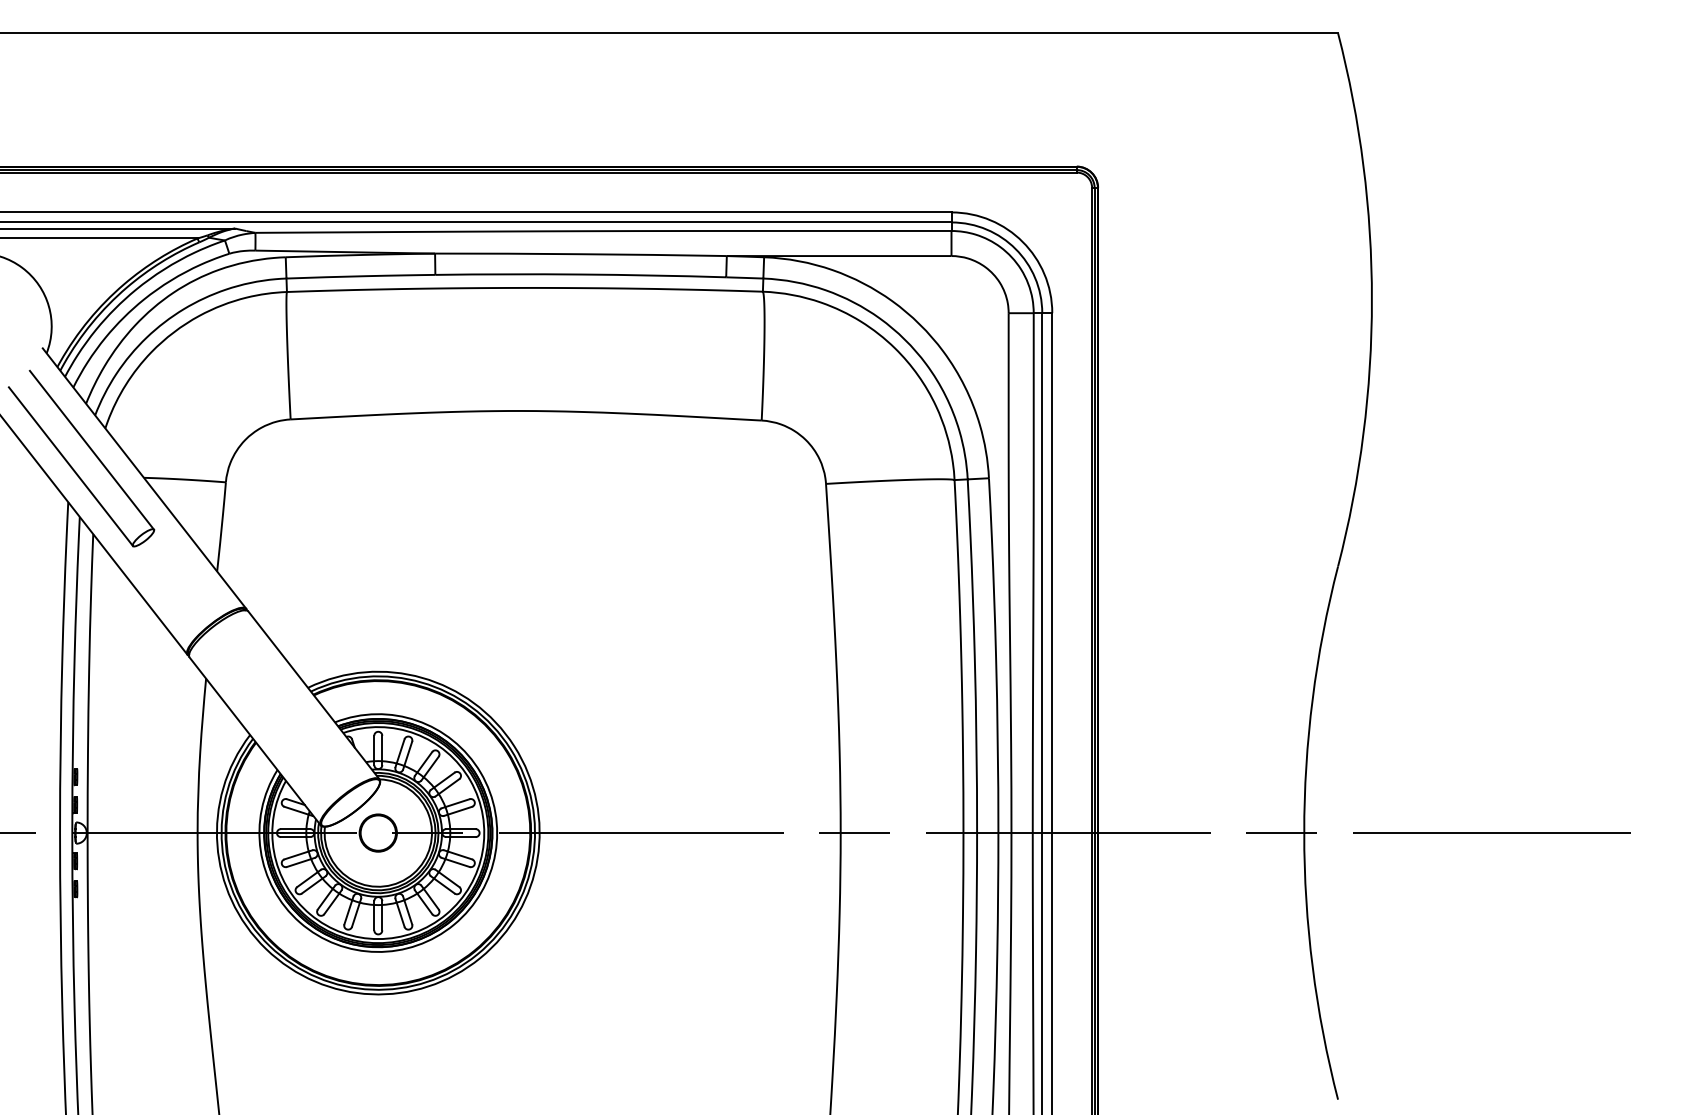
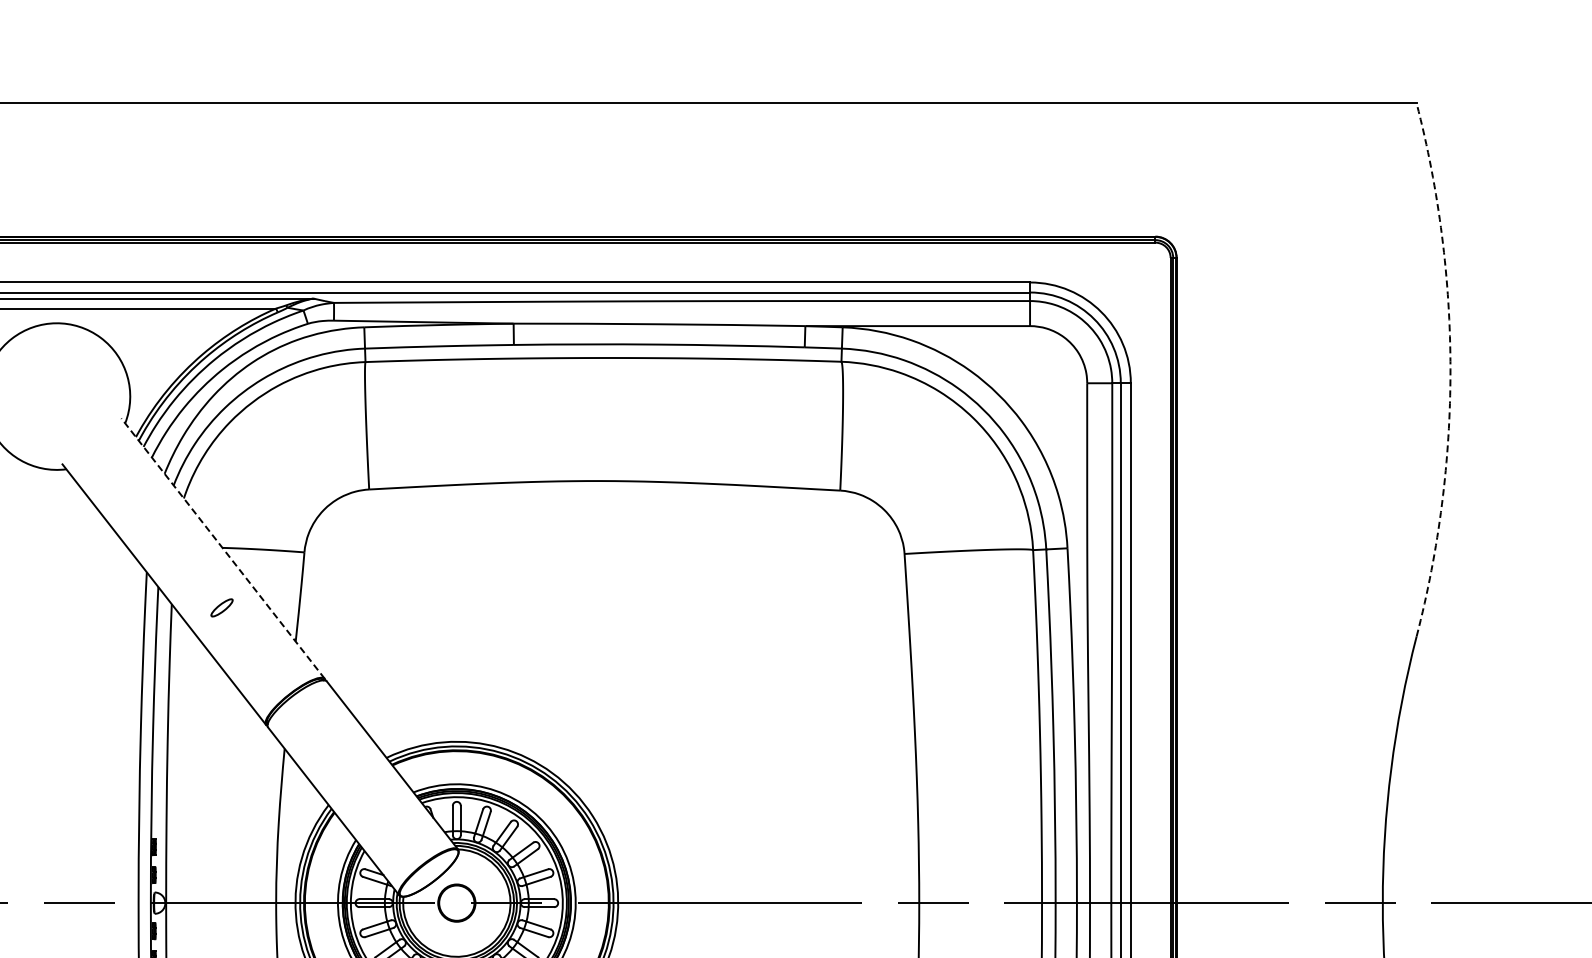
arc: (1371, 299) -> (1450, 369), solid -> dashed
line: (91, 449) -> (170, 519), removed
line: (70, 466) -> (149, 536), removed
line: (144, 478) -> (223, 548), solid -> dashed

